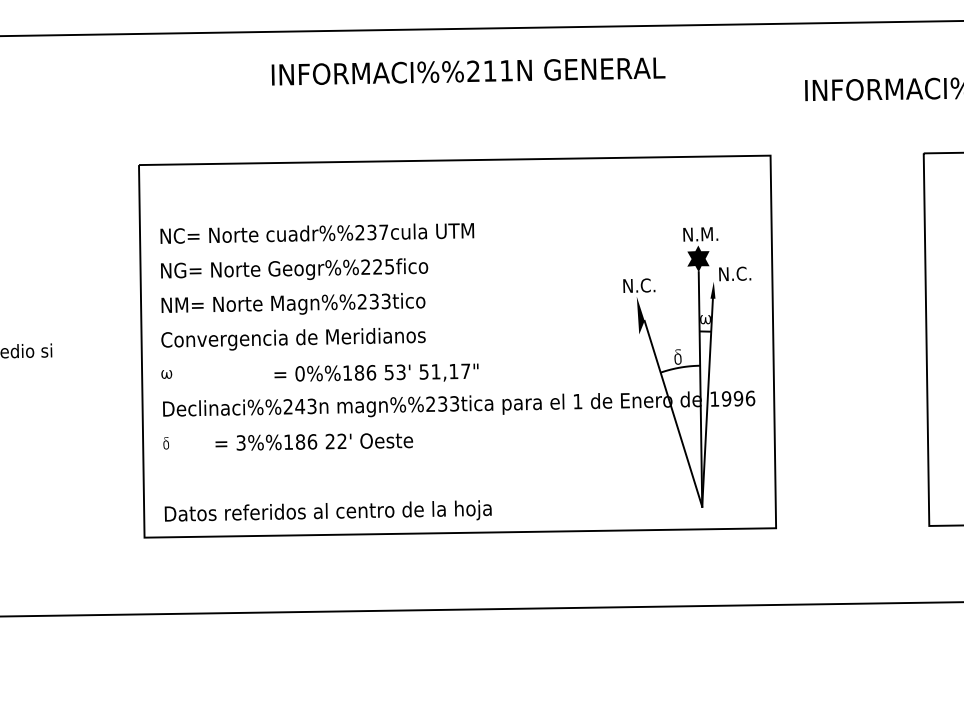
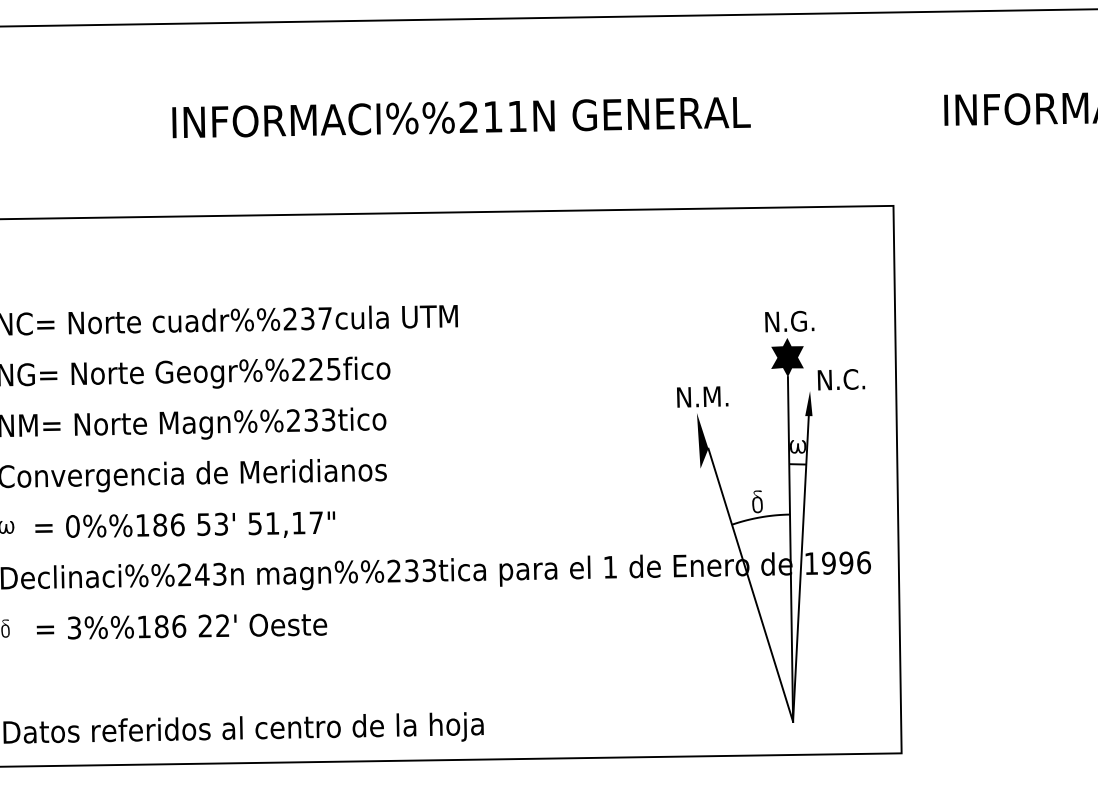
text: (468, 71) -> (461, 117), moved
text: (709, 234) -> (803, 321), N.M. -> N.G.
text: (649, 285) -> (715, 396), N.C. -> N.M.
text: (376, 372) -> (185, 524), moved
text: (313, 441) -> (180, 625), moved

